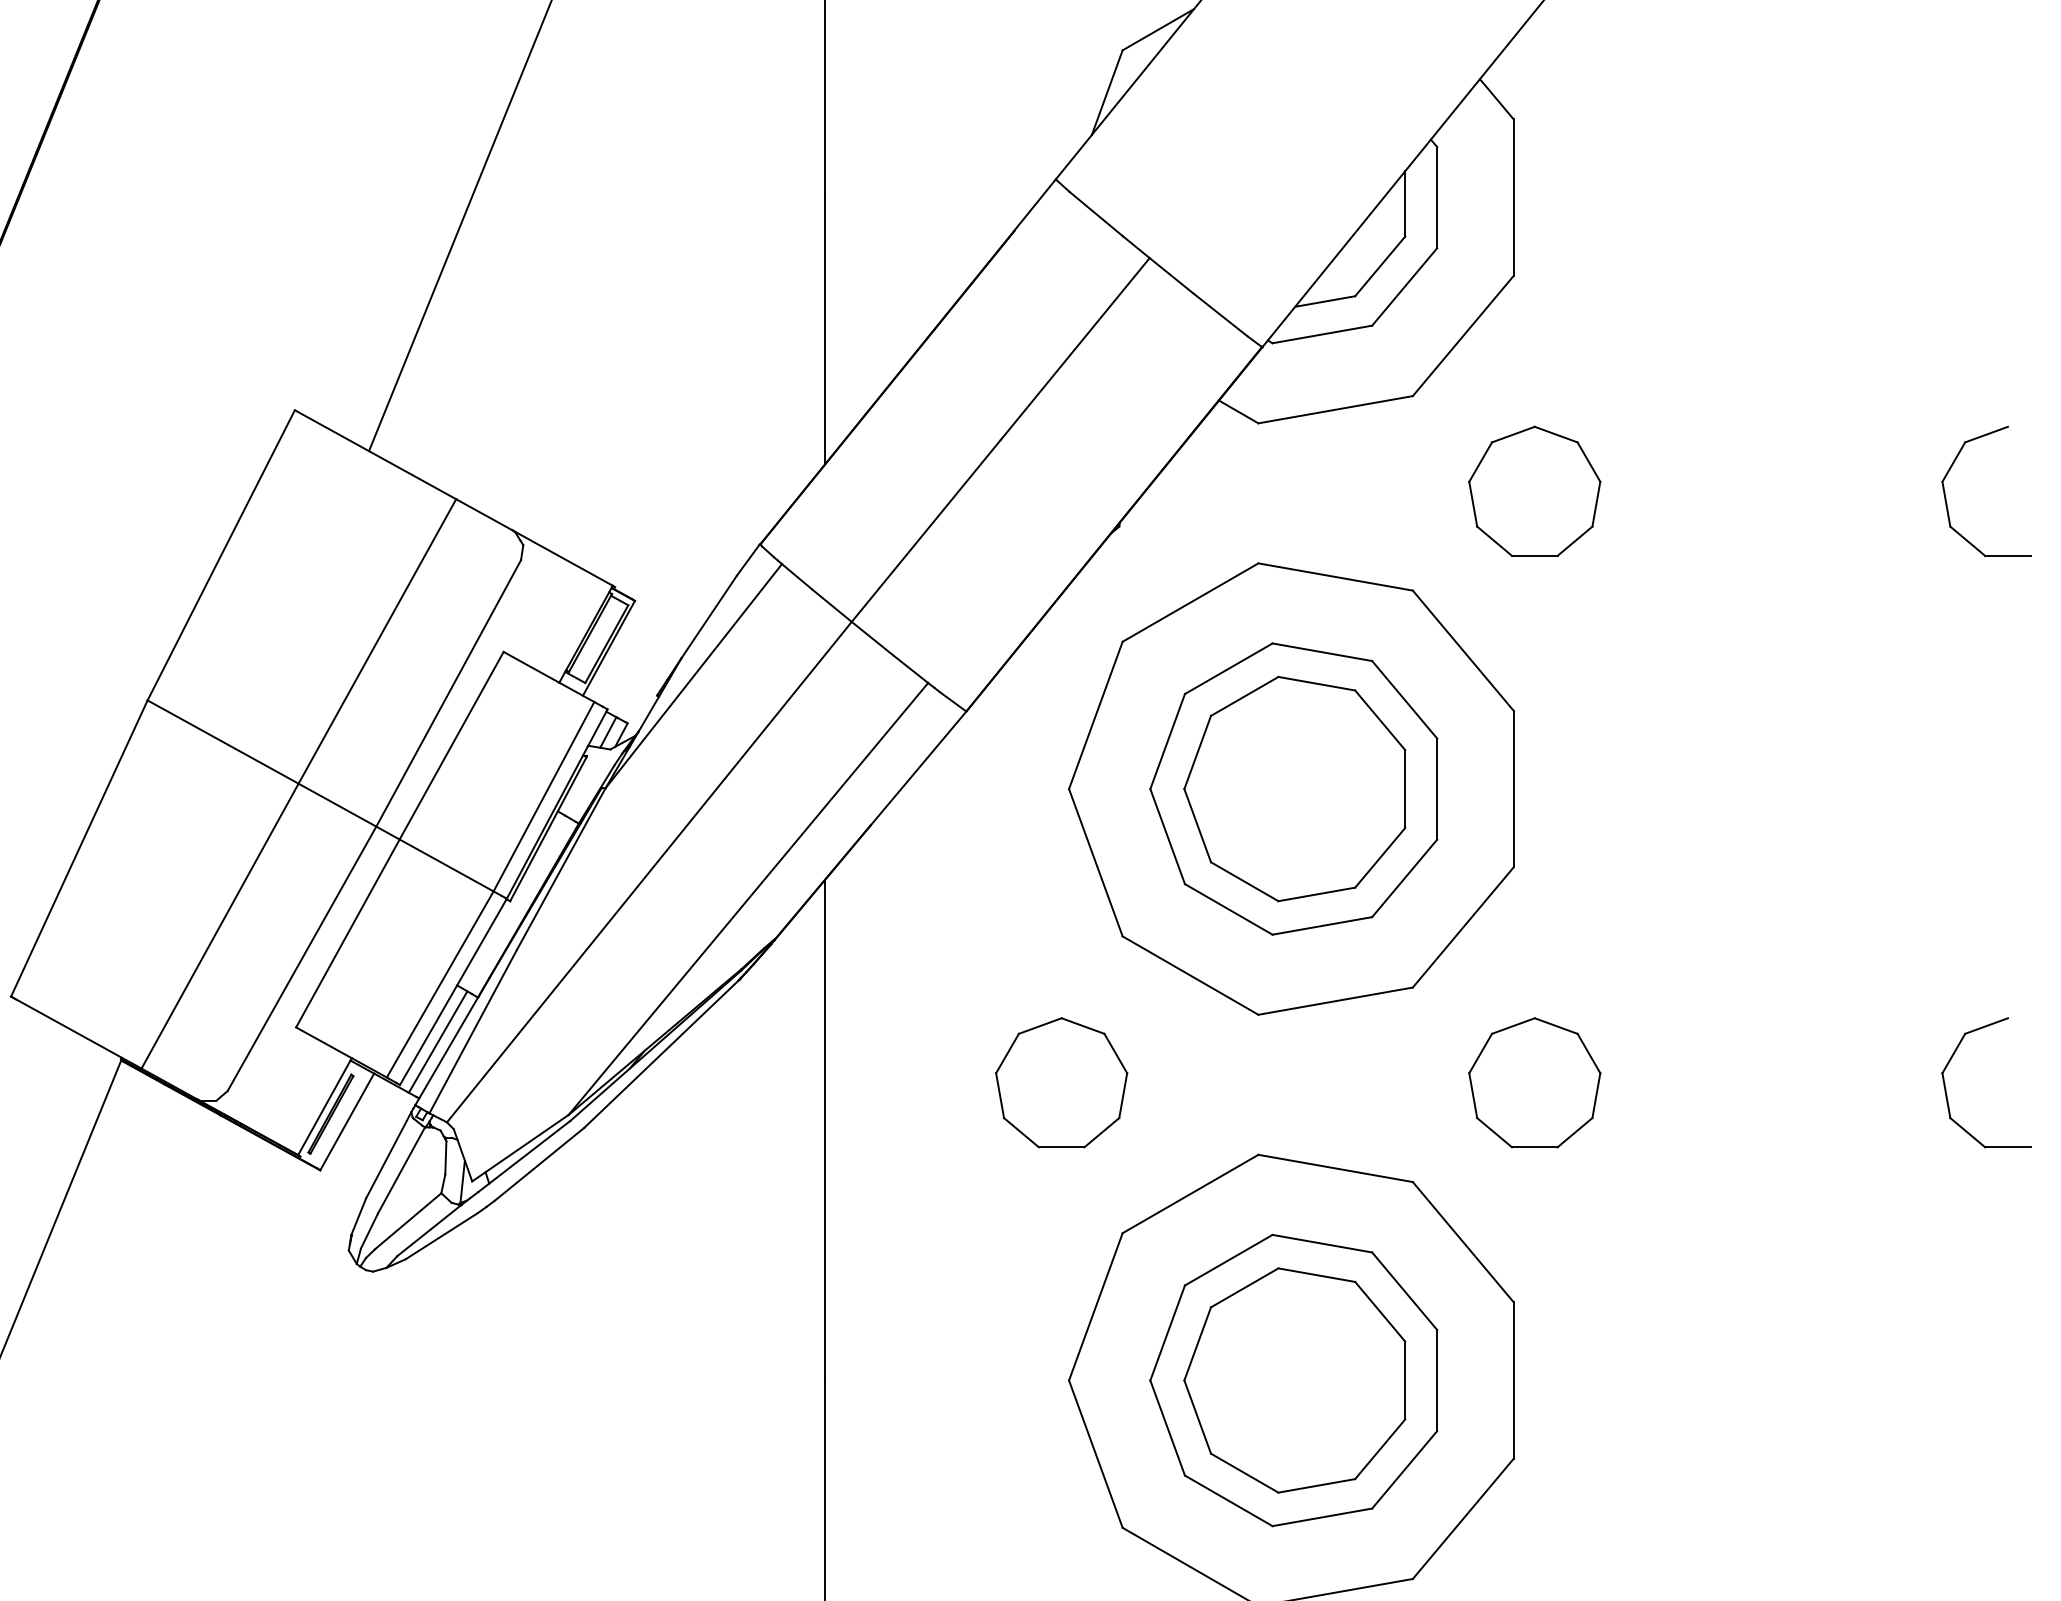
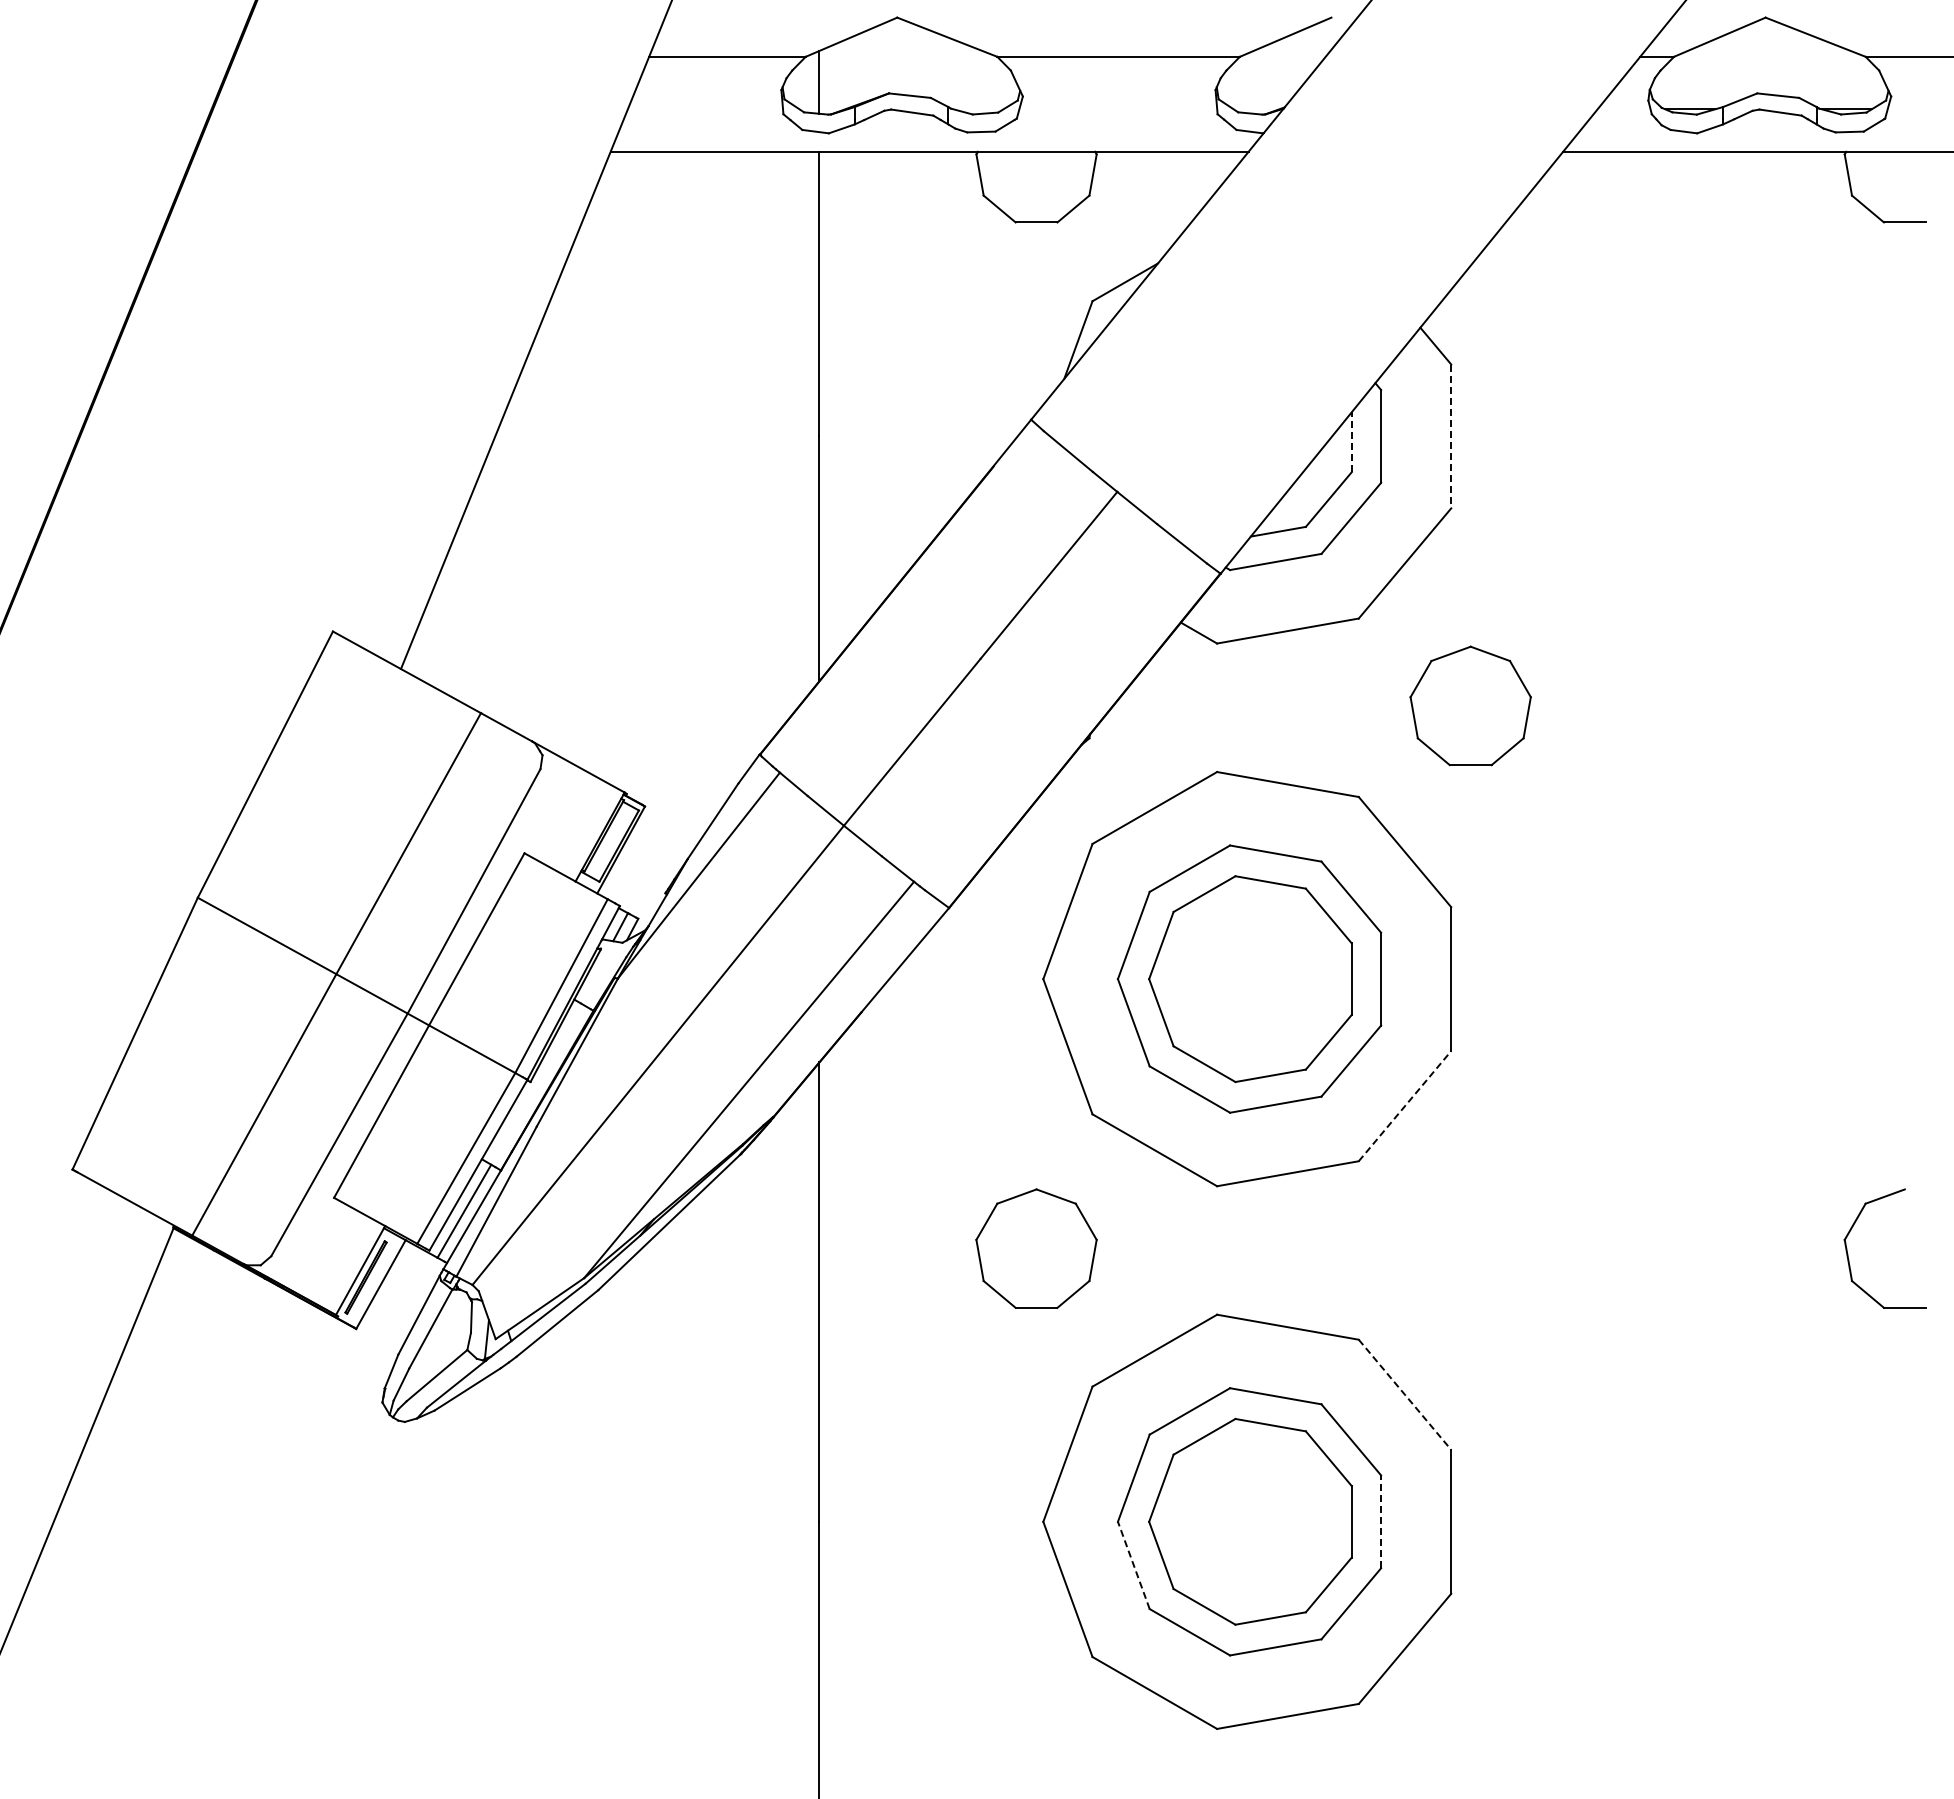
line: (1513, 197) -> (1451, 436), solid -> dashed
line: (1404, 204) -> (1351, 442), solid -> dashed
part: (1946, 497) -> (1848, 711), removed
line: (1463, 927) -> (1405, 1106), solid -> dashed
part: (1534, 1082) -> (1470, 1248), removed
line: (1463, 1241) -> (1405, 1394), solid -> dashed
line: (1437, 1380) -> (1381, 1521), solid -> dashed
line: (1167, 1427) -> (1133, 1564), solid -> dashed

